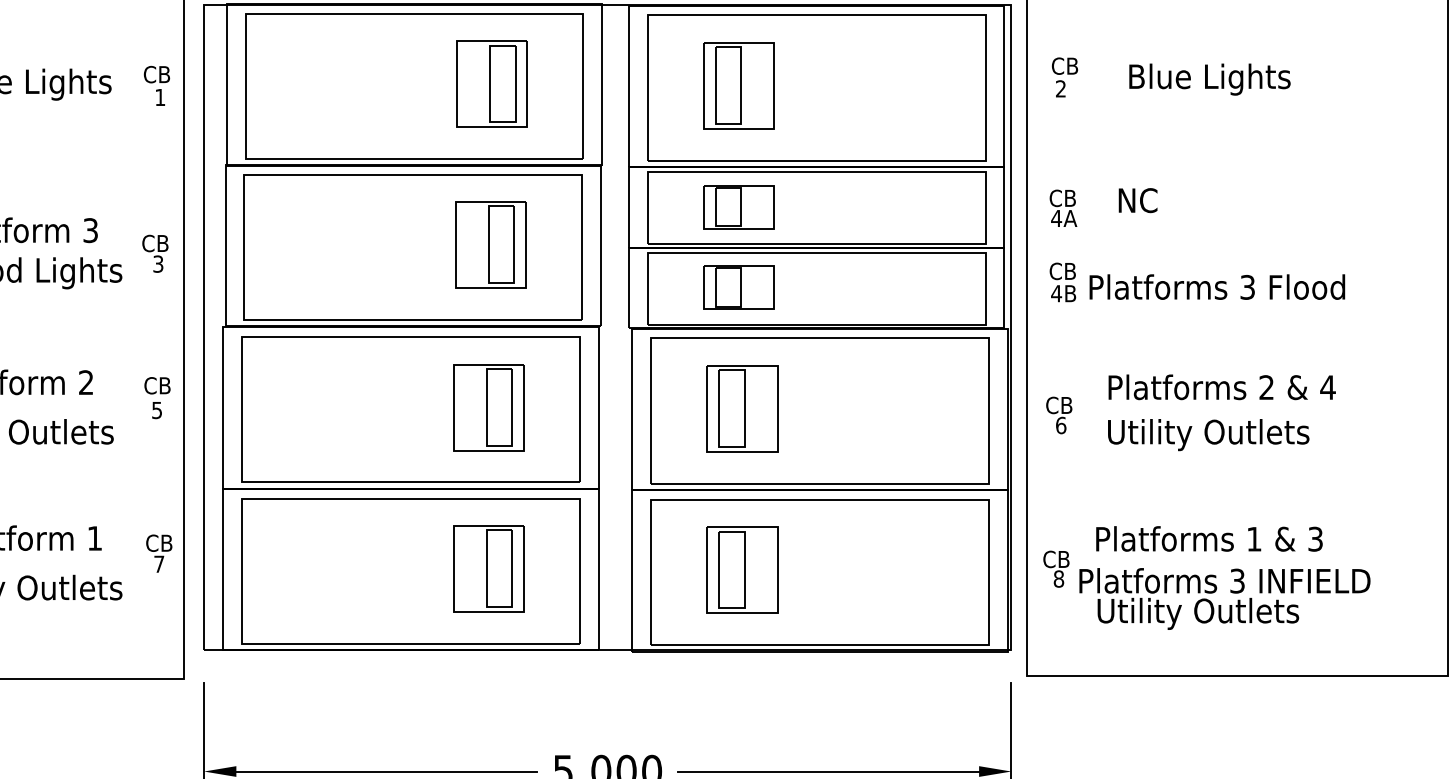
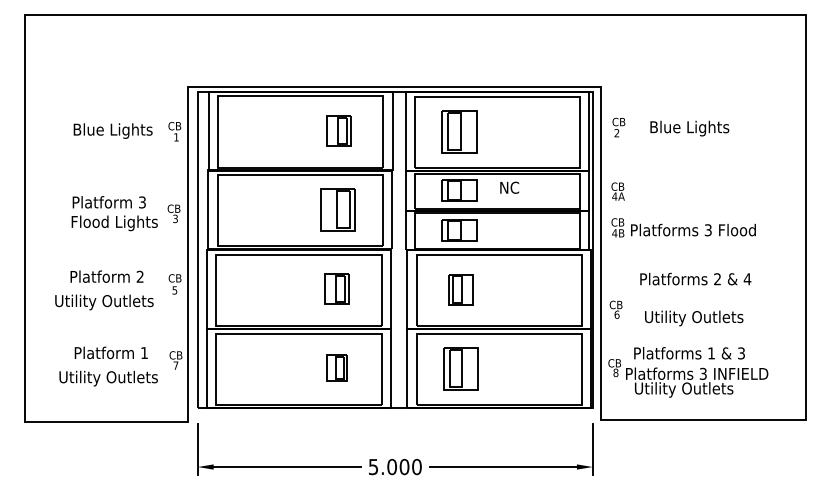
part: (491, 83) -> (338, 130), size x0.7
text: (1137, 199) -> (509, 187), moved
part: (487, 406) -> (336, 288), size x0.7
part: (741, 408) -> (460, 289), size x0.7
text: (1057, 414) -> (615, 309), moved
text: (1209, 435) -> (694, 318), moved
part: (487, 568) -> (336, 367), size x0.6

